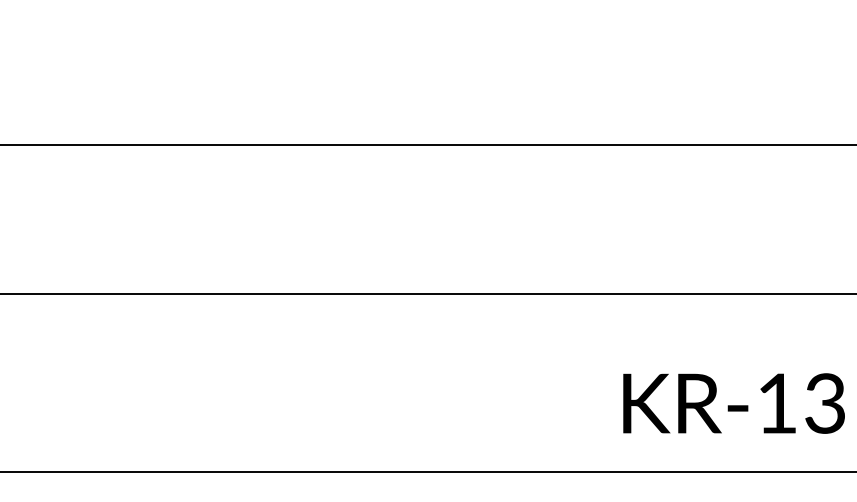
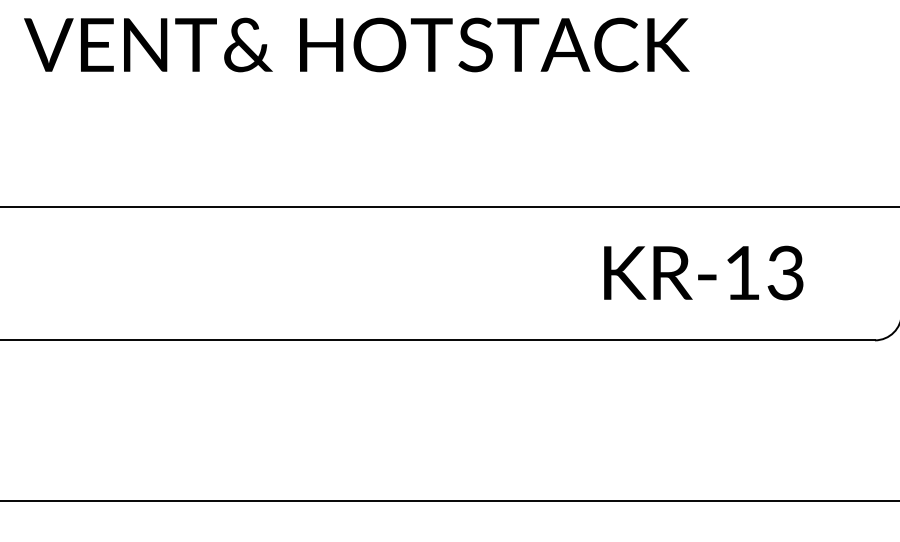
text: (733, 402) -> (703, 272), moved

